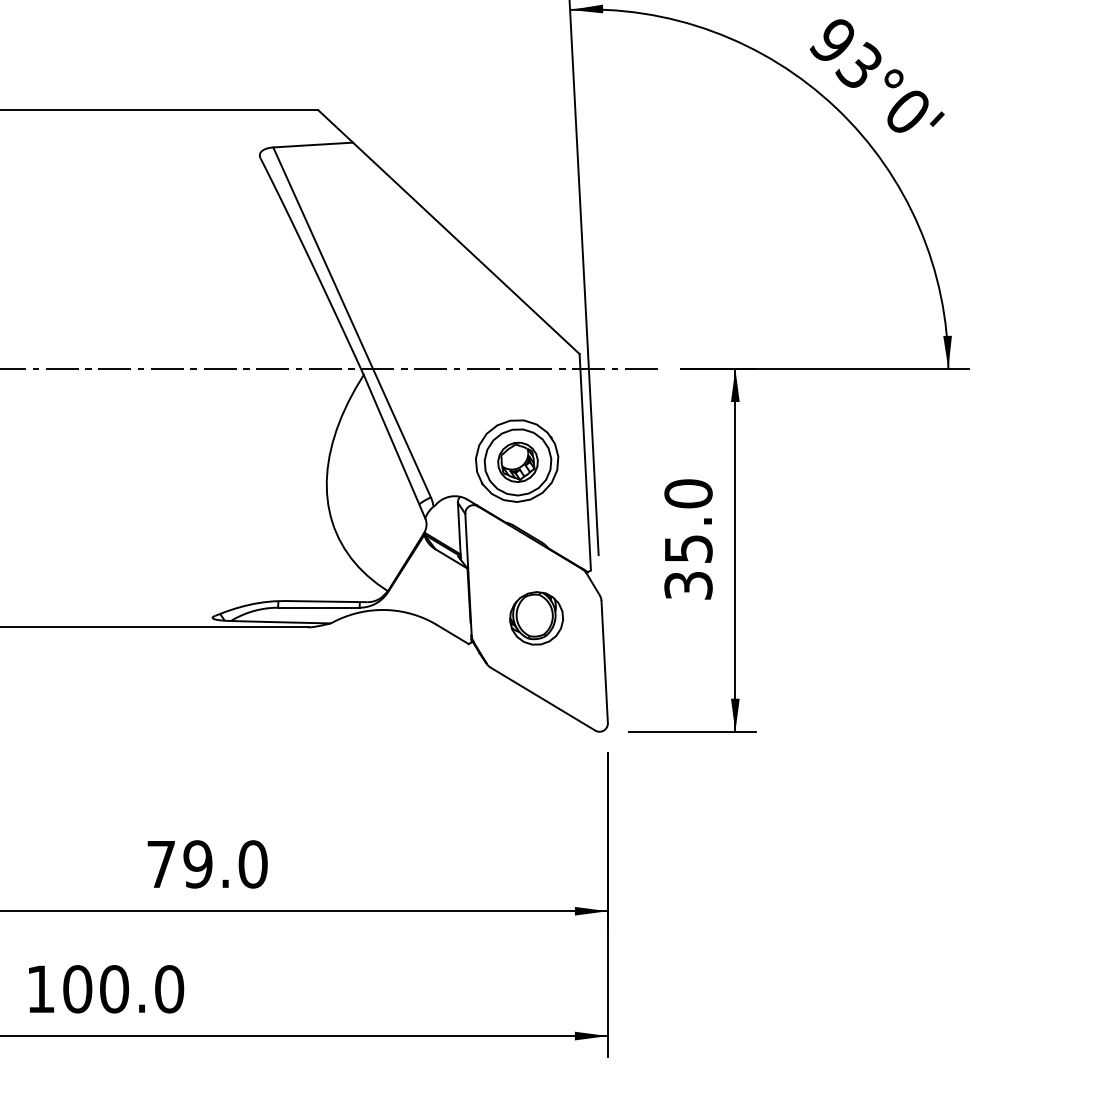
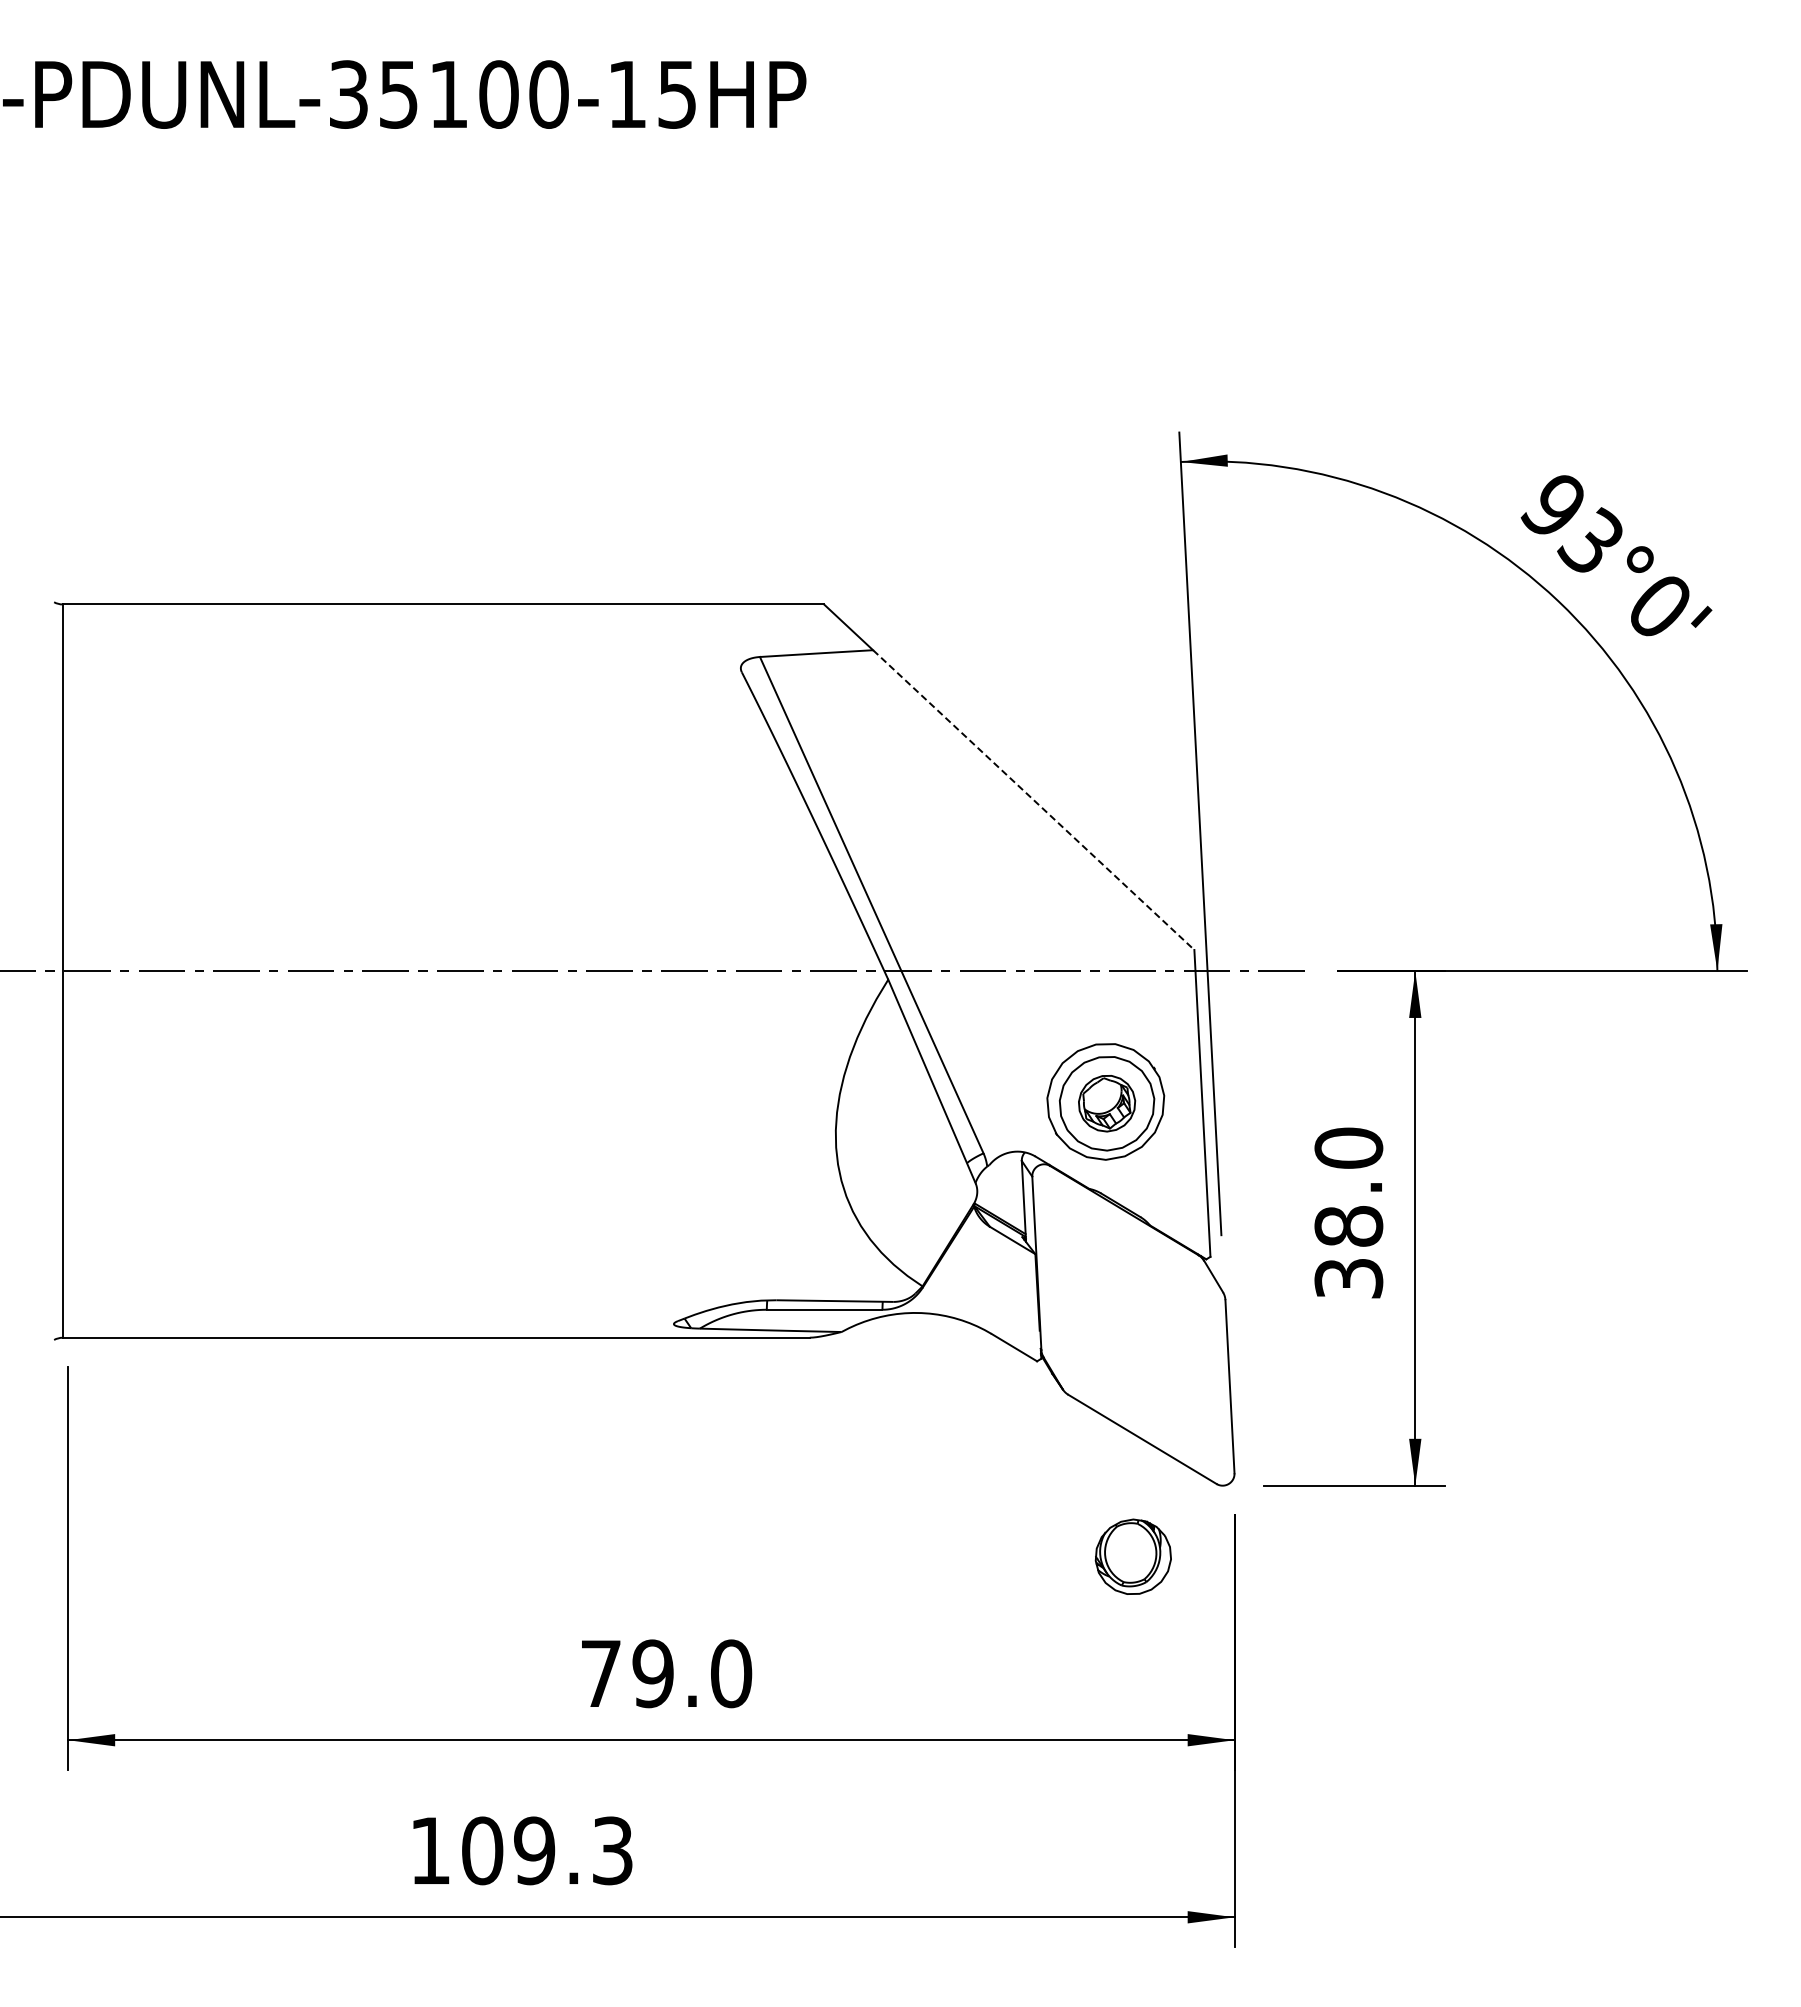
line: (466, 248) -> (1033, 800), solid -> dashed
text: (688, 549) -> (1348, 1226), 35.0 -> 38.0
part: (535, 618) -> (1132, 1556), moved
text: (141, 988) -> (573, 1850), 100.0 -> 109.3

